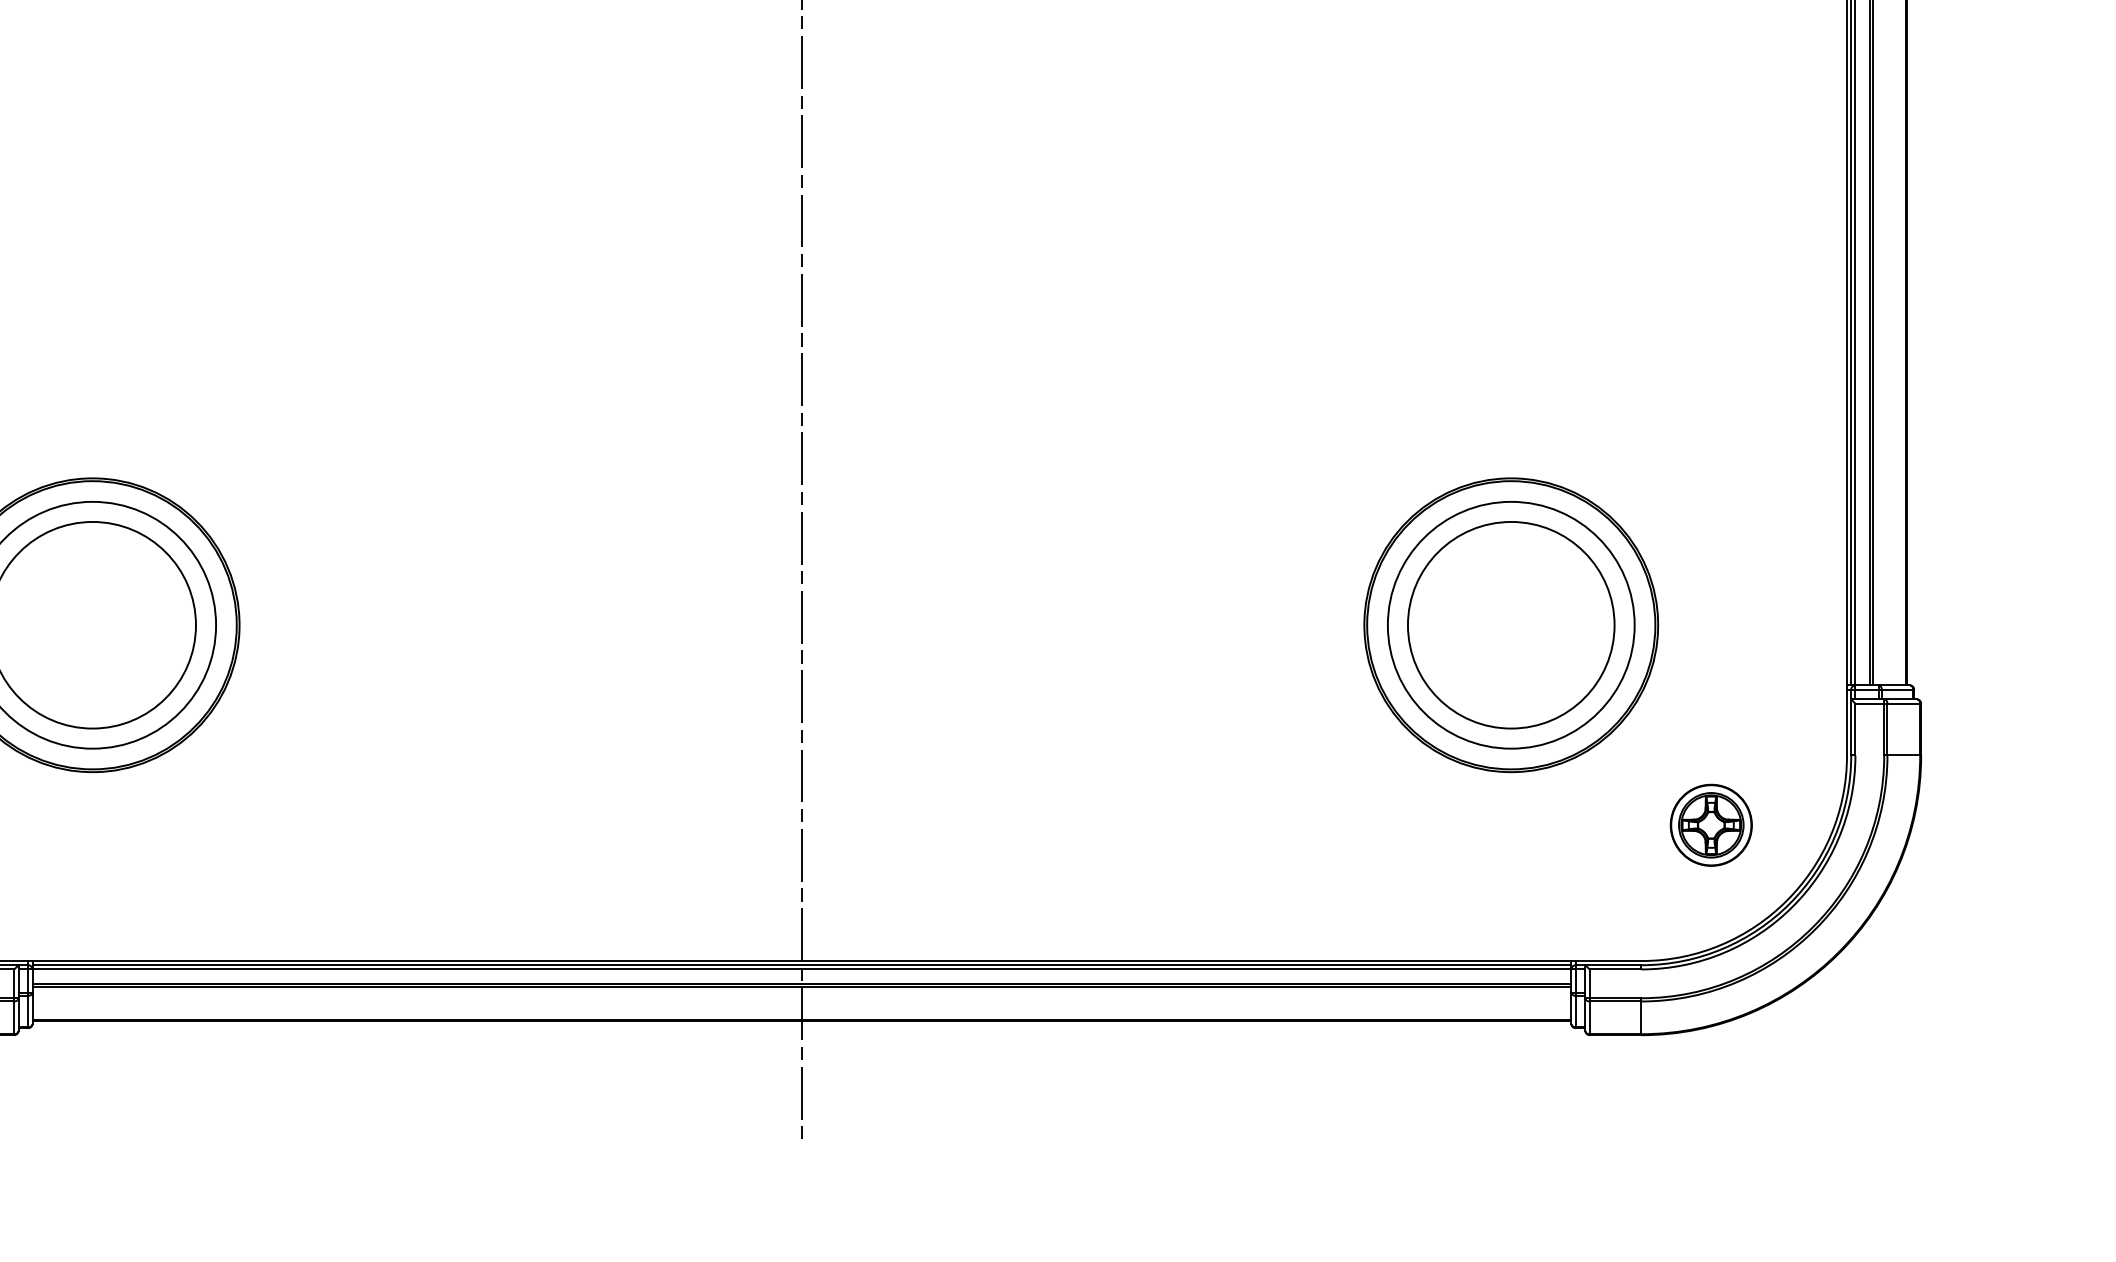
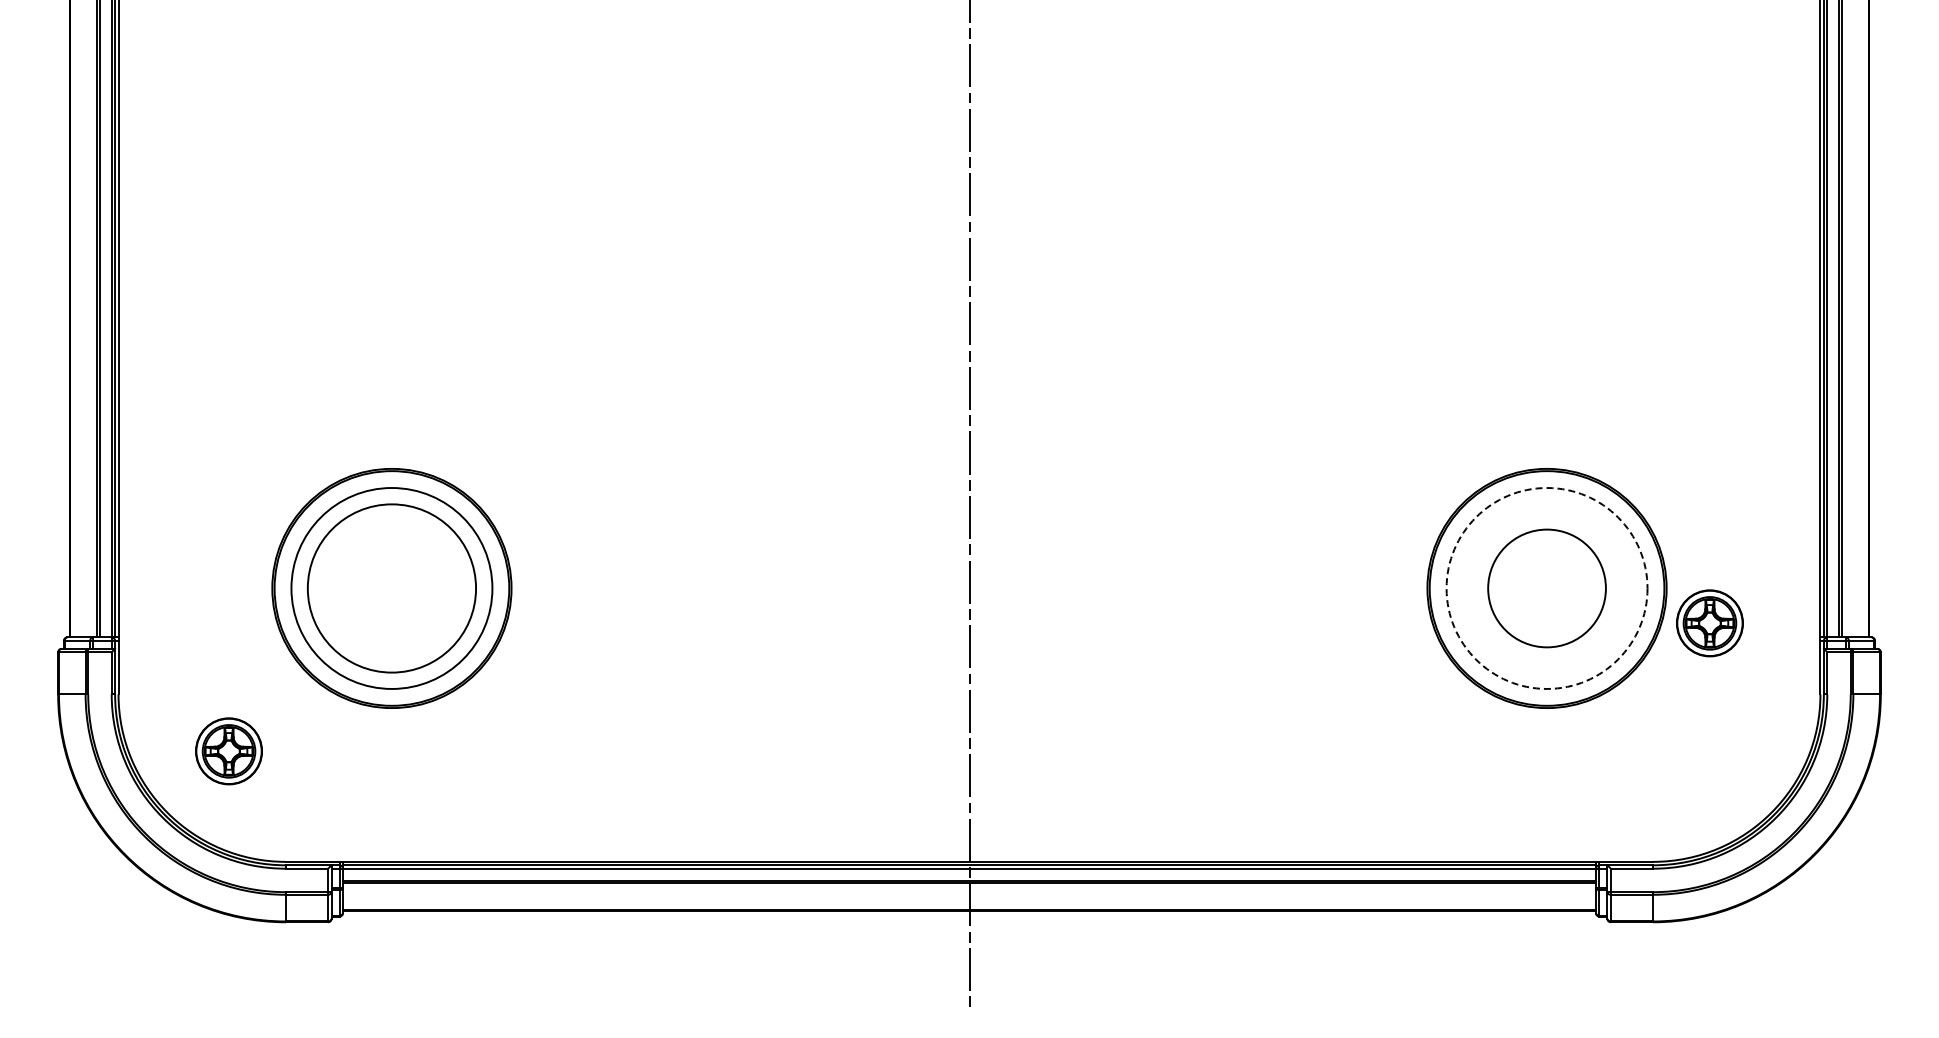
circle: (1510, 625) -> (1546, 588), size x0.7
circle: (1510, 625) -> (1546, 588), solid -> dashed
part: (1710, 825) -> (1709, 623), moved

